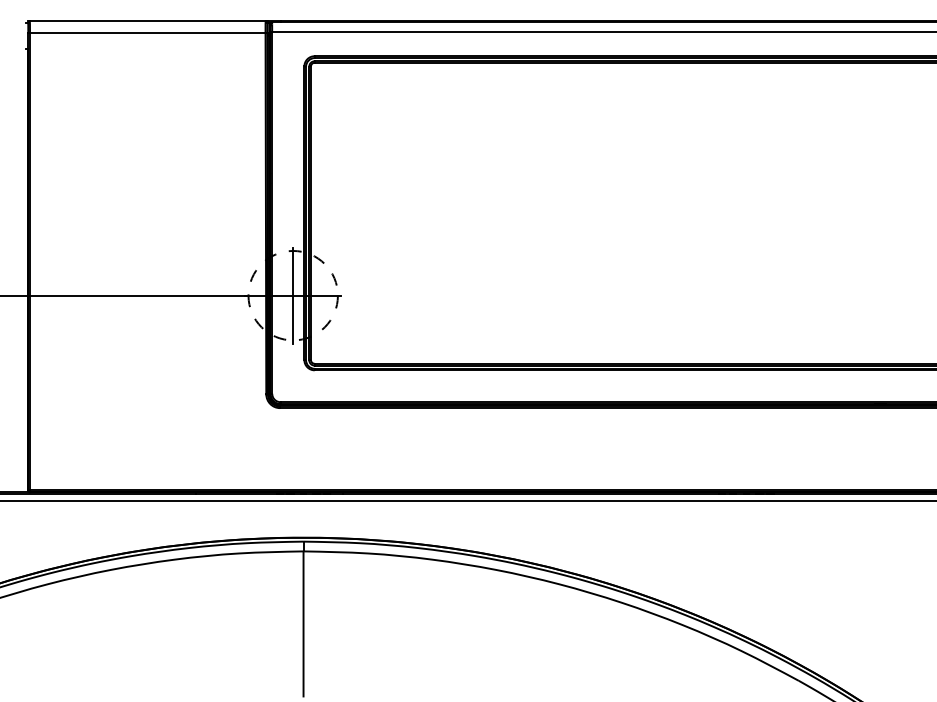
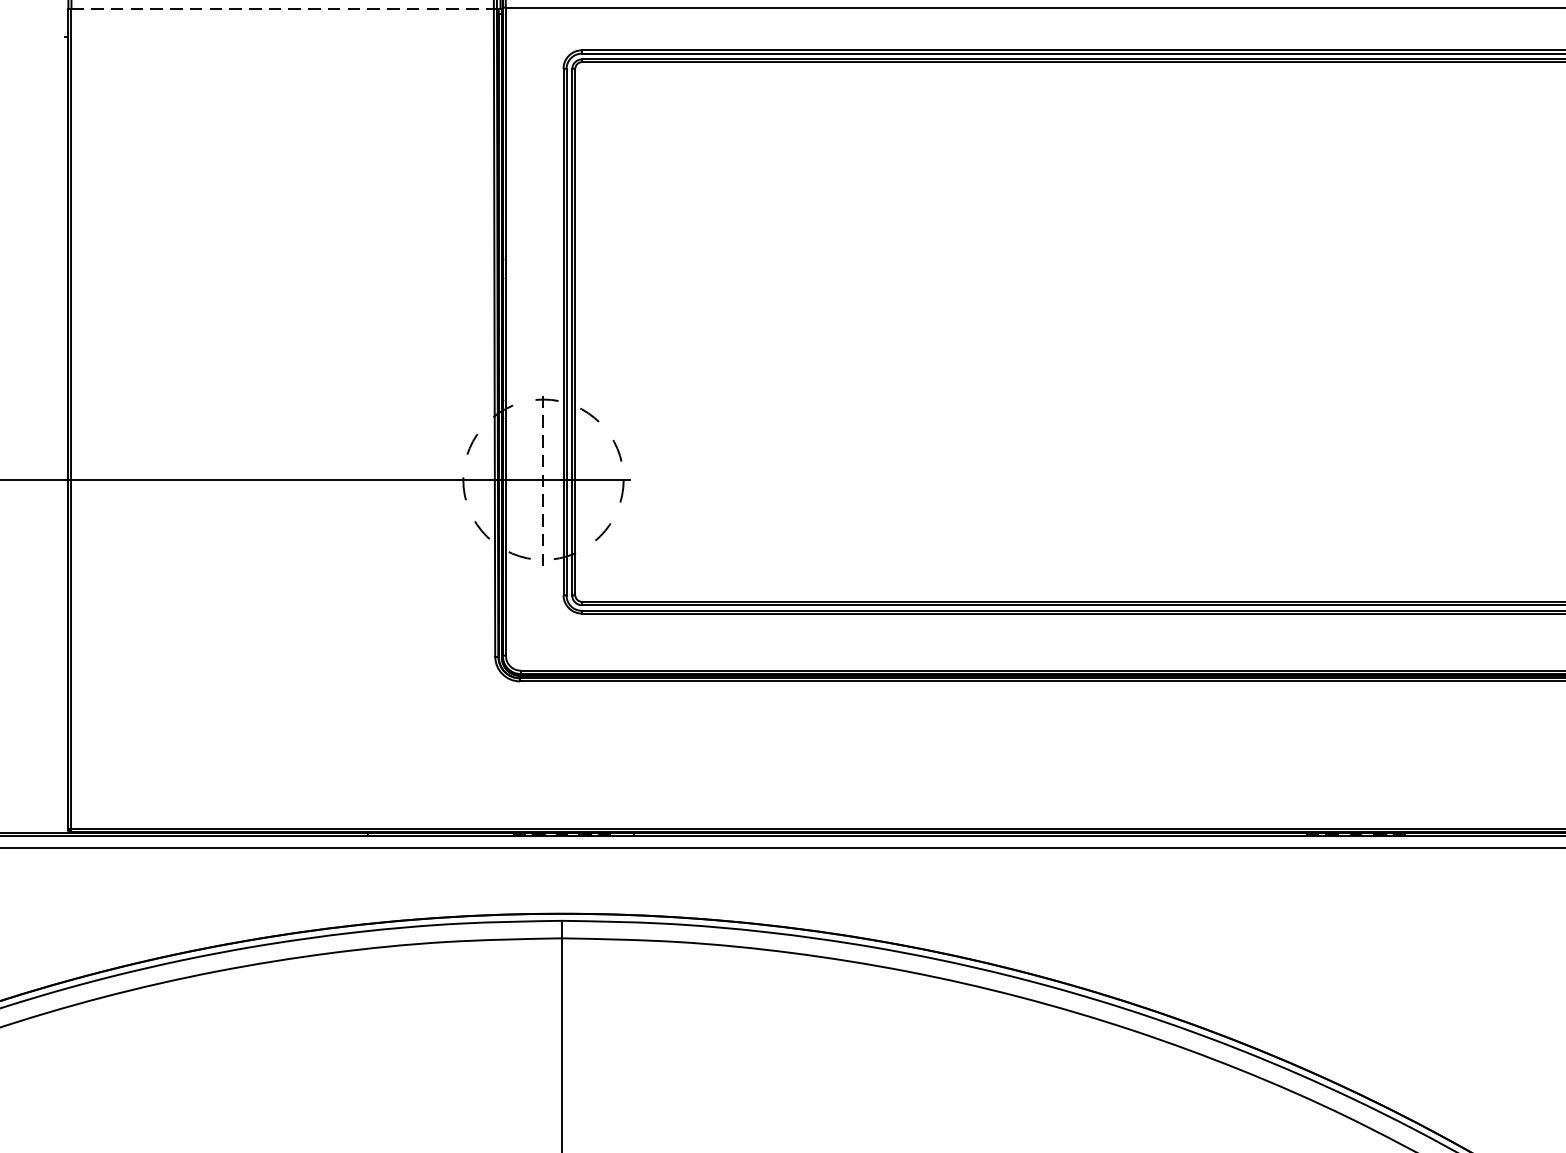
line: (147, 33) -> (282, 9), solid -> dashed
line: (293, 295) -> (543, 479), solid -> dashed

